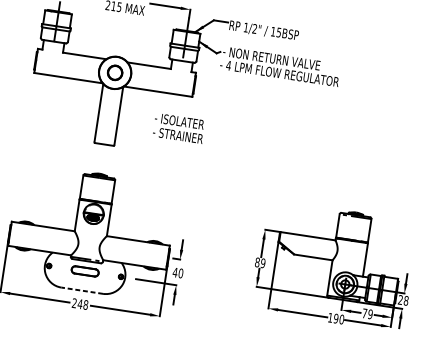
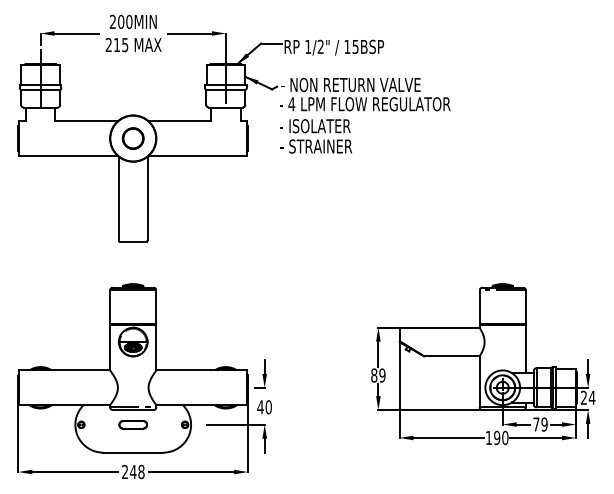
text: (179, 128) -> (316, 136), moved
part: (84, 271) -> (132, 424), size x0.71
line: (81, 290) -> (132, 452), dashed -> solid
text: (405, 300) -> (591, 397), 28 -> 24

